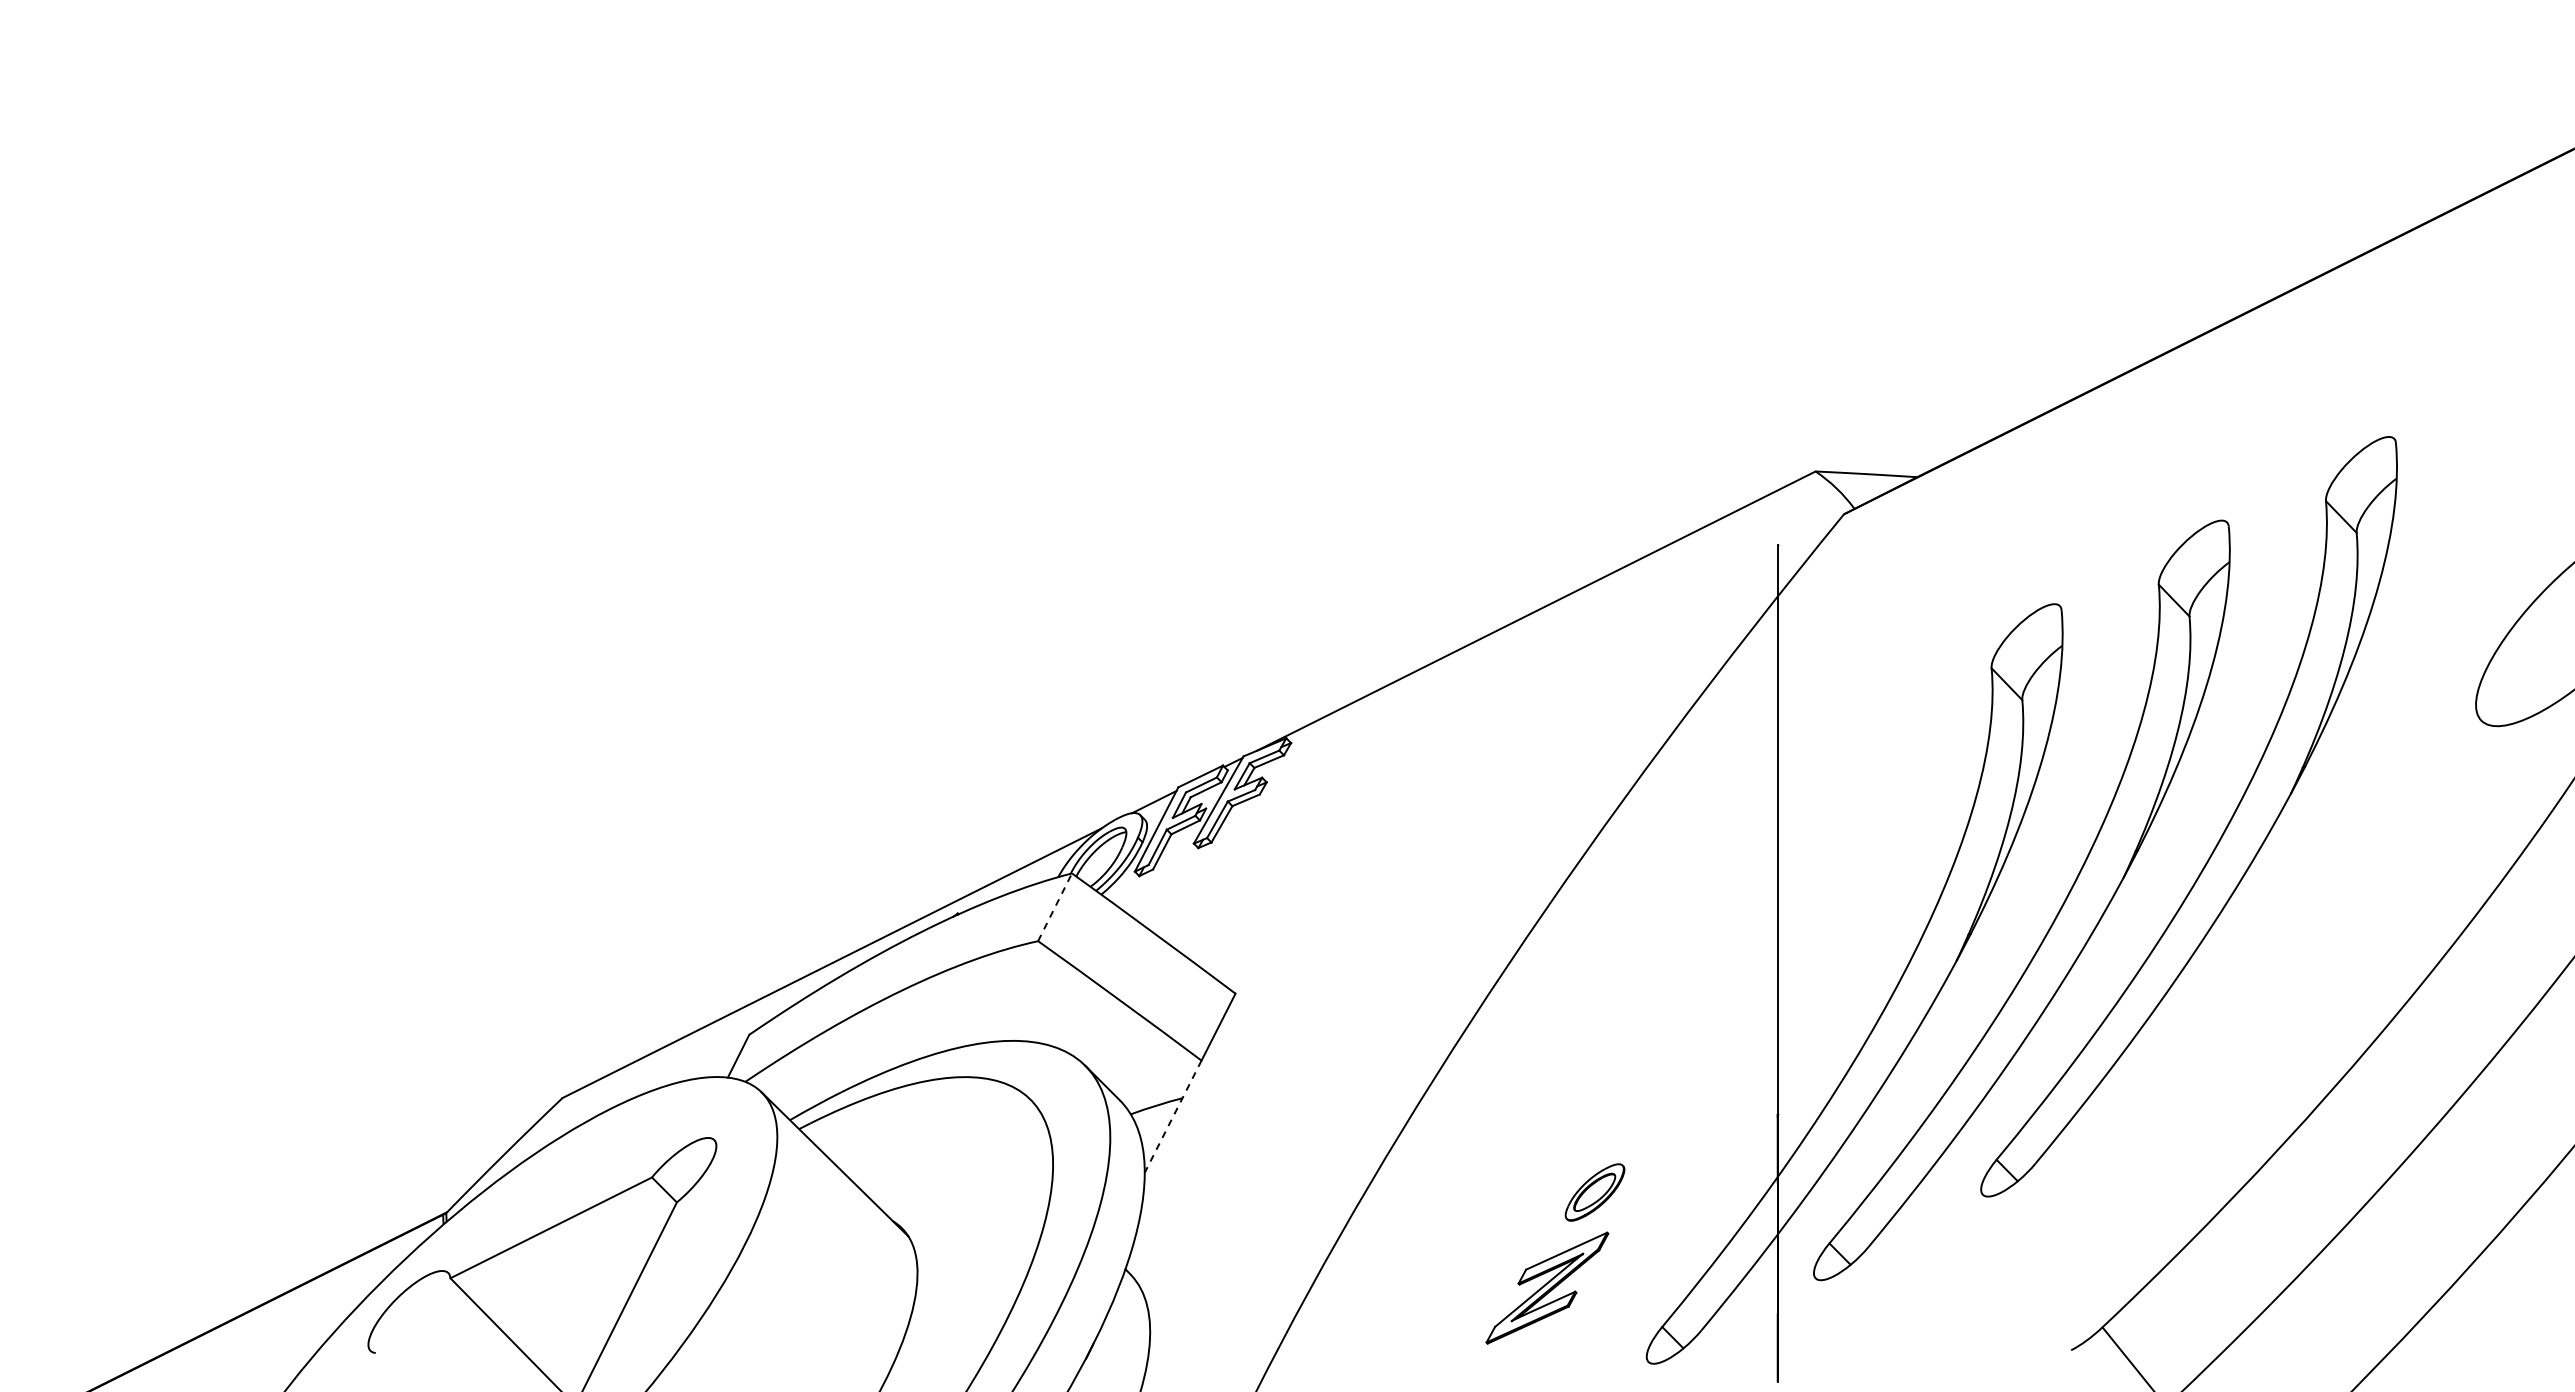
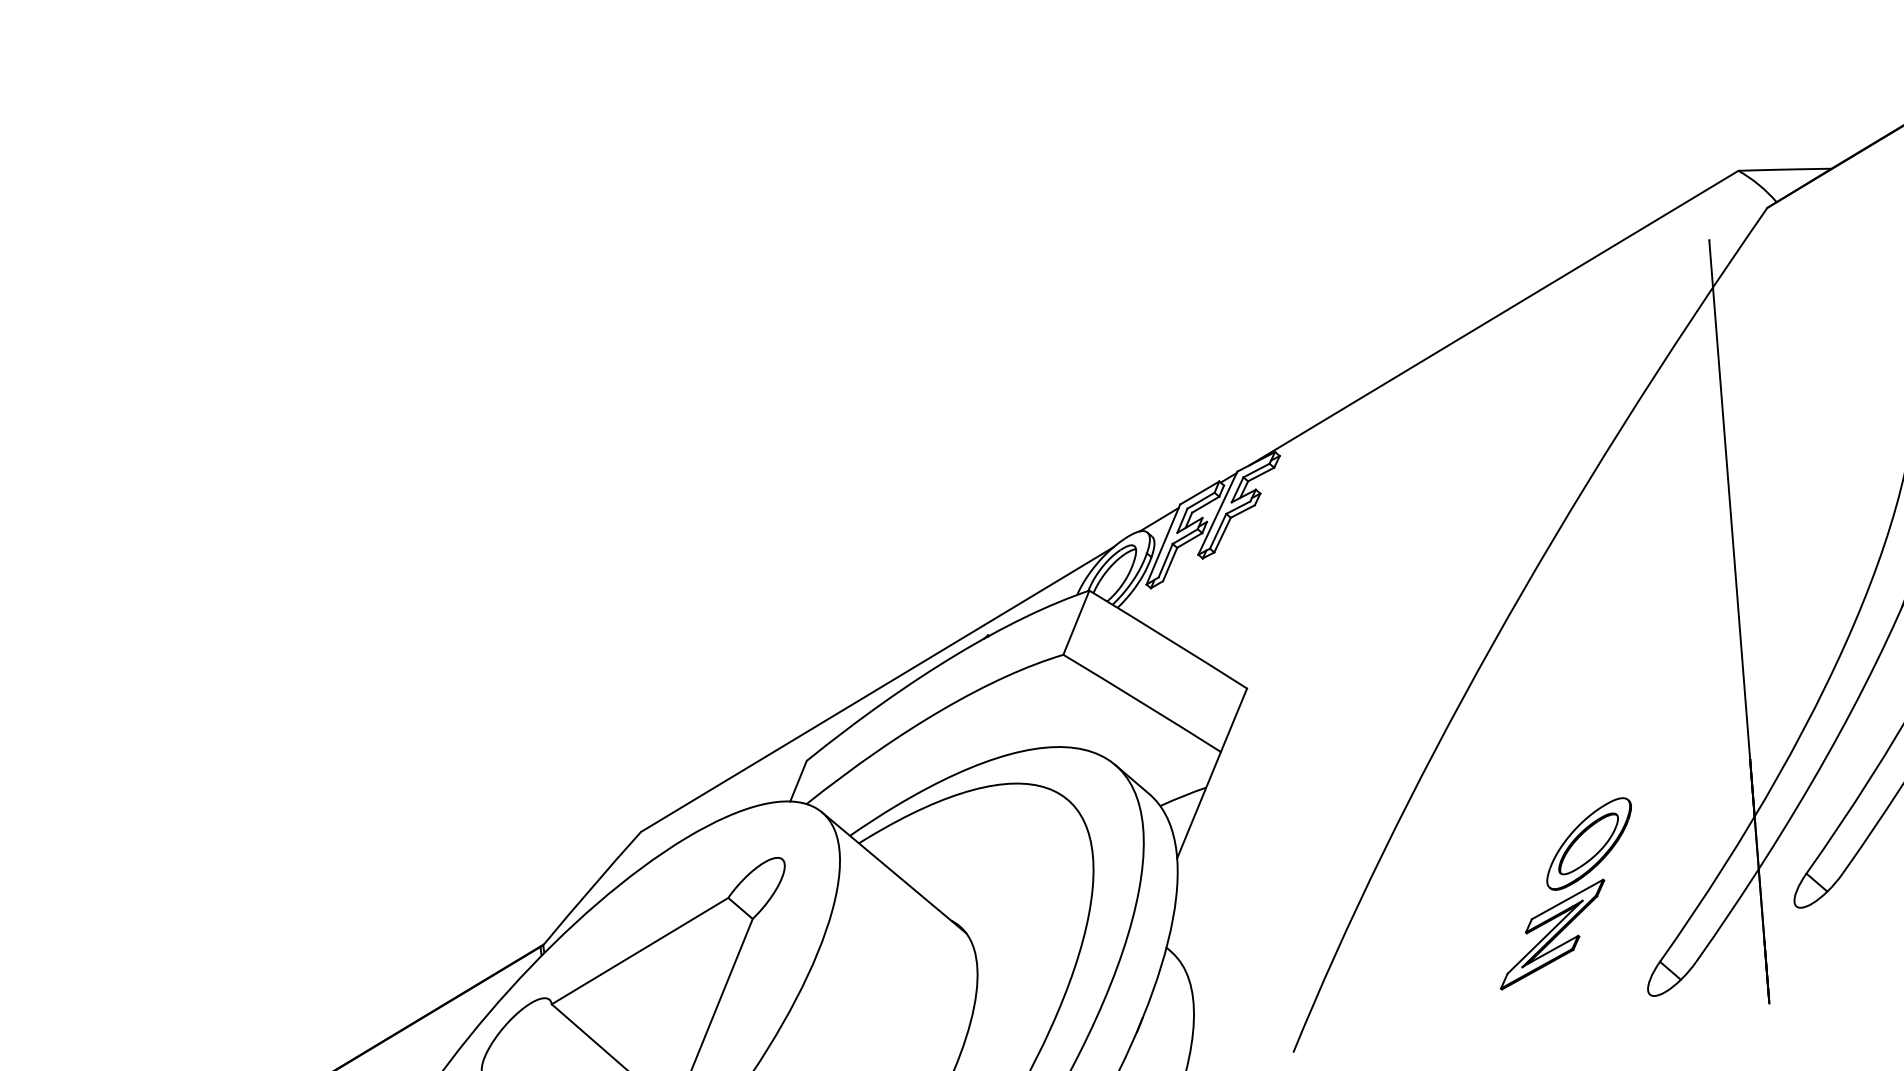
line: (1055, 907) -> (1076, 622), dashed -> solid
line: (1173, 1116) -> (1199, 804), dashed -> solid
part: (1594, 1192) -> (1588, 844), size x1.67

